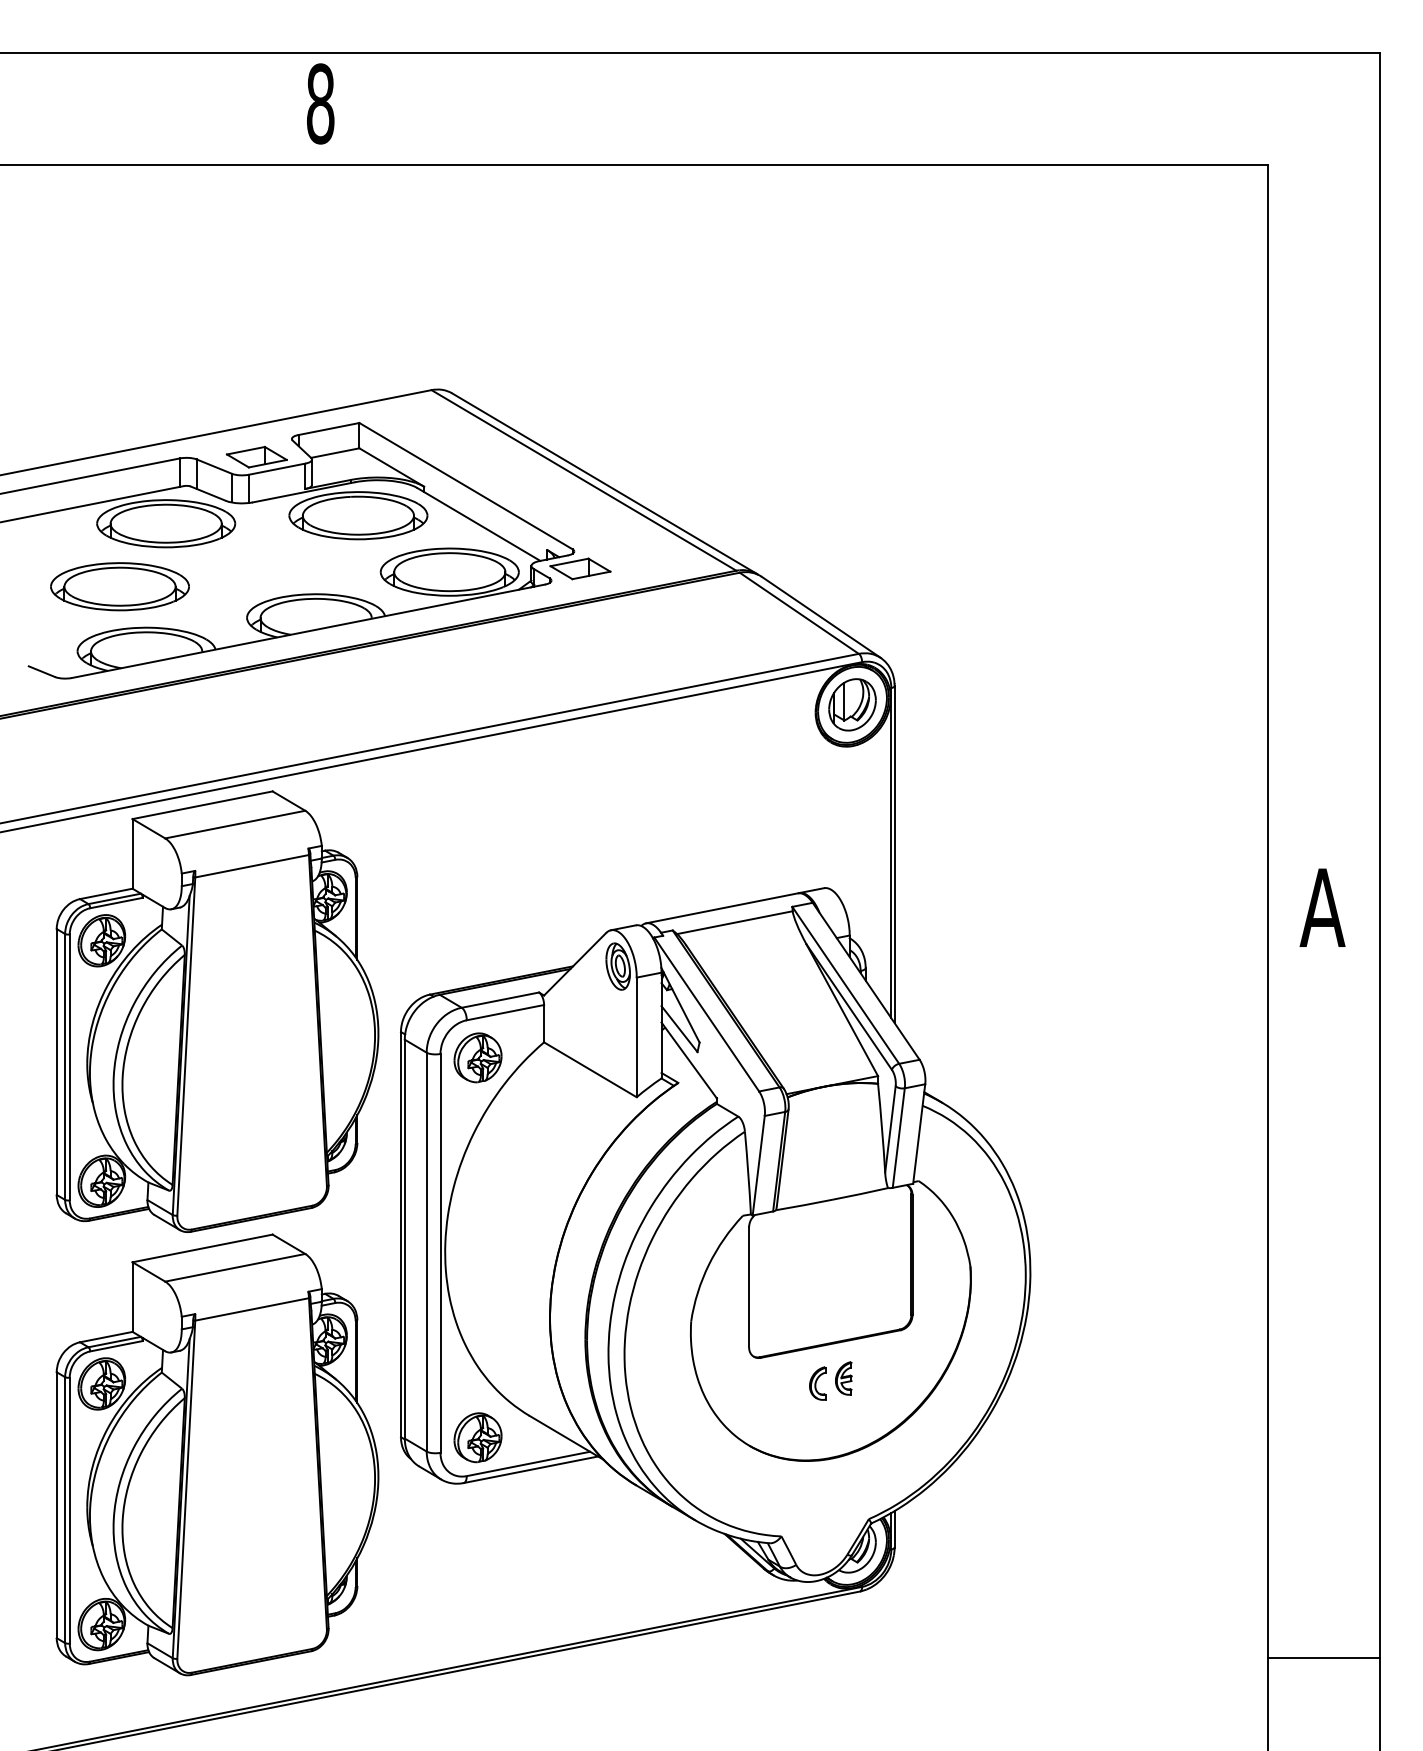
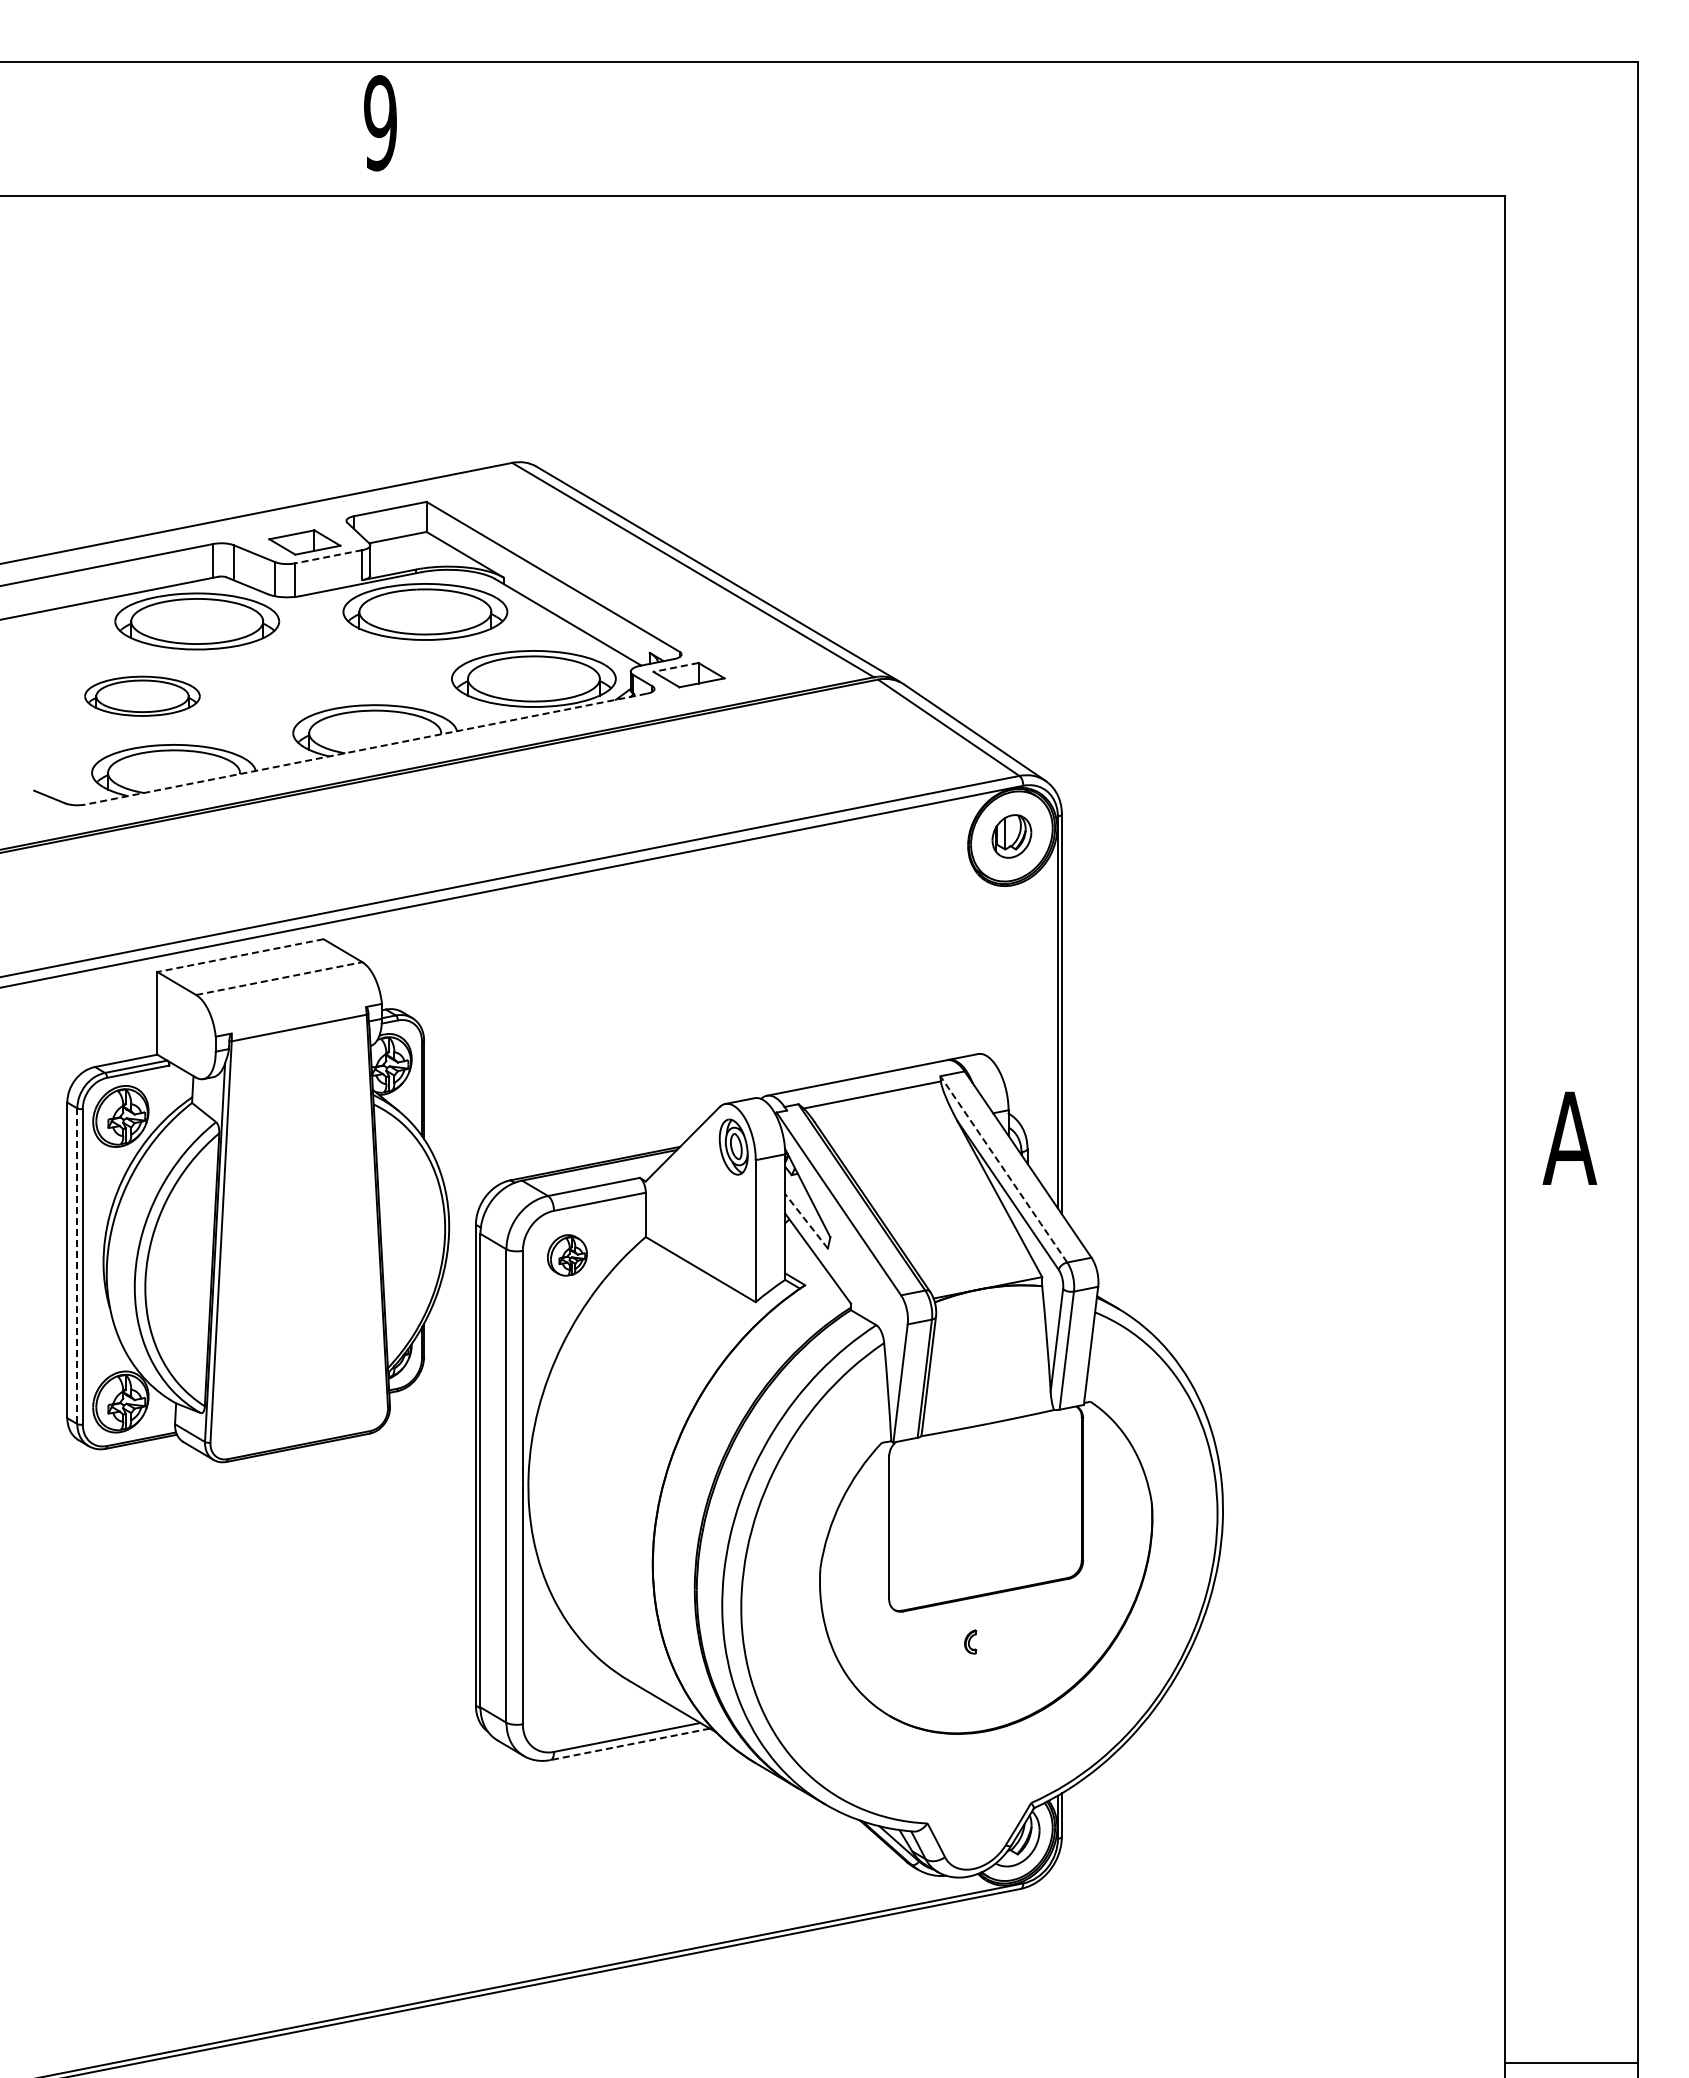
text: (320, 104) -> (380, 123), 8 -> 9
line: (276, 468) -> (328, 556), solid -> dashed
line: (569, 562) -> (676, 667), solid -> dashed
part: (120, 586) -> (142, 696), size x0.7
line: (308, 631) -> (366, 749), solid -> dashed
part: (852, 704) -> (1011, 836), size x0.7
line: (202, 805) -> (240, 955), solid -> dashed
line: (235, 824) -> (279, 978), solid -> dashed
text: (1322, 907) -> (1569, 1137), moved
line: (845, 985) -> (1003, 1169), solid -> dashed
line: (679, 1029) -> (806, 1221), solid -> dashed
part: (478, 1057) -> (567, 1255), size x0.7
line: (65, 1067) -> (77, 1266), solid -> dashed
part: (843, 1378) -> (1001, 1635), removed
part: (817, 1383) -> (970, 1641), size x0.6
part: (478, 1437) -> (567, 1706), removed
part: (217, 1454) -> (258, 1726), removed
line: (530, 1469) -> (629, 1744), solid -> dashed
line: (1323, 1657) -> (1571, 2062), moved

